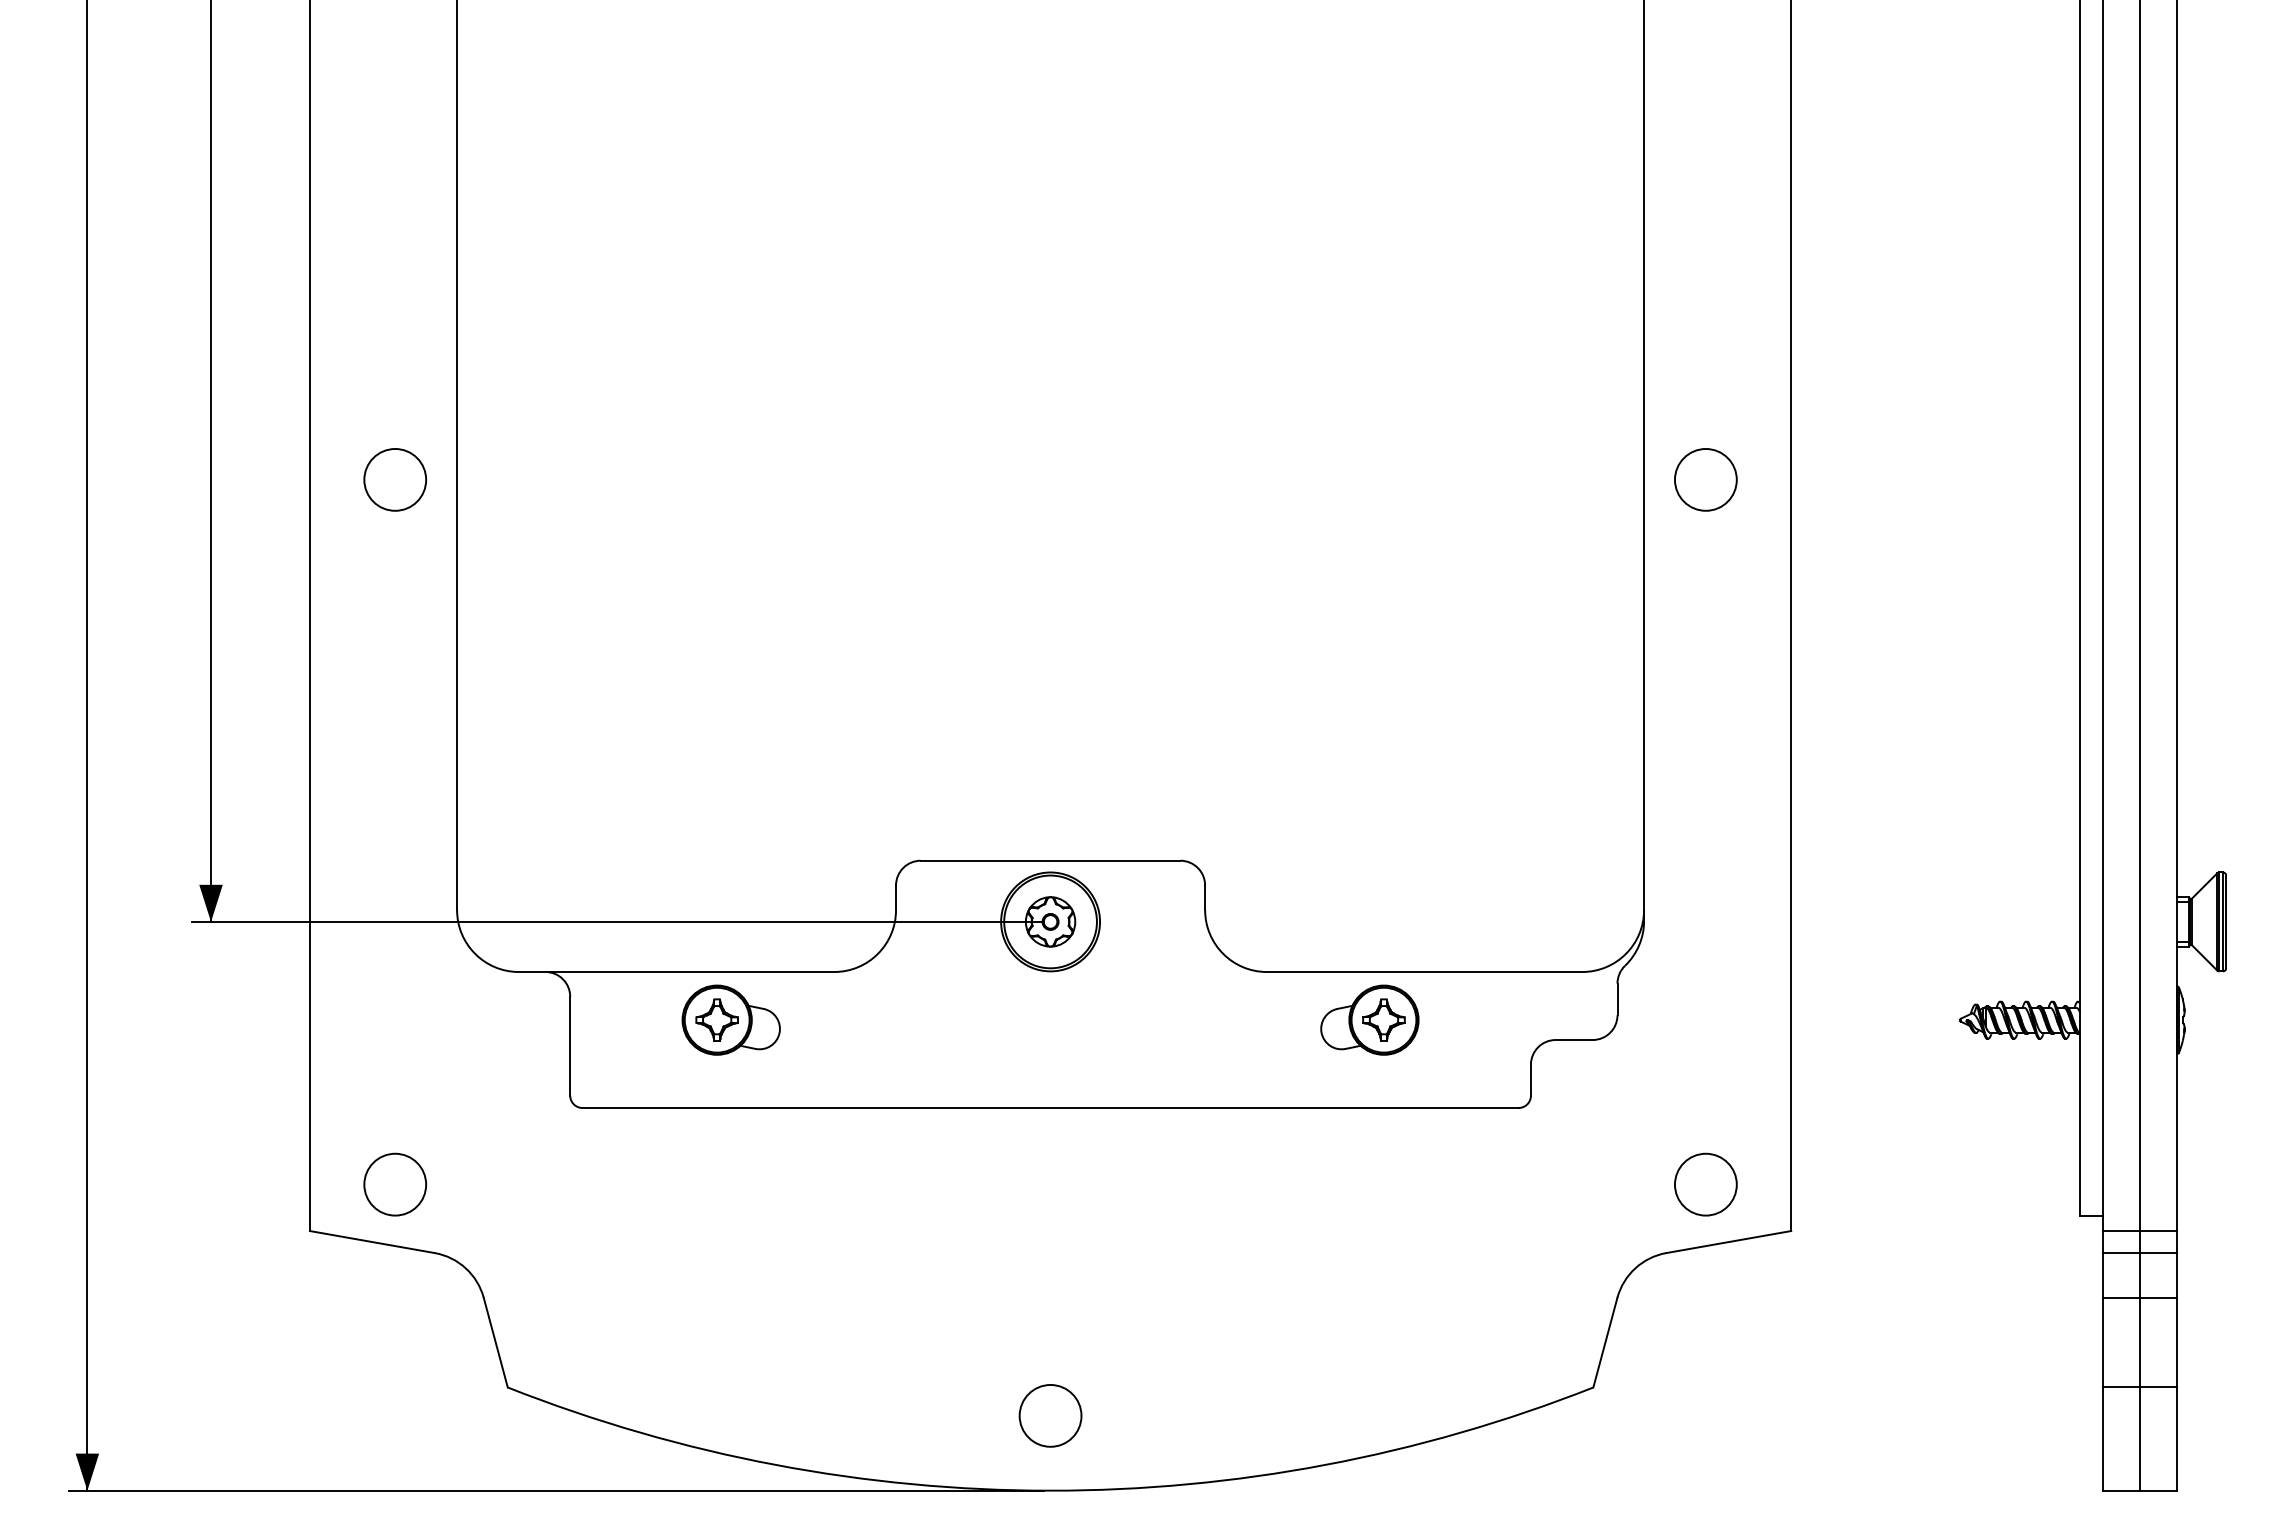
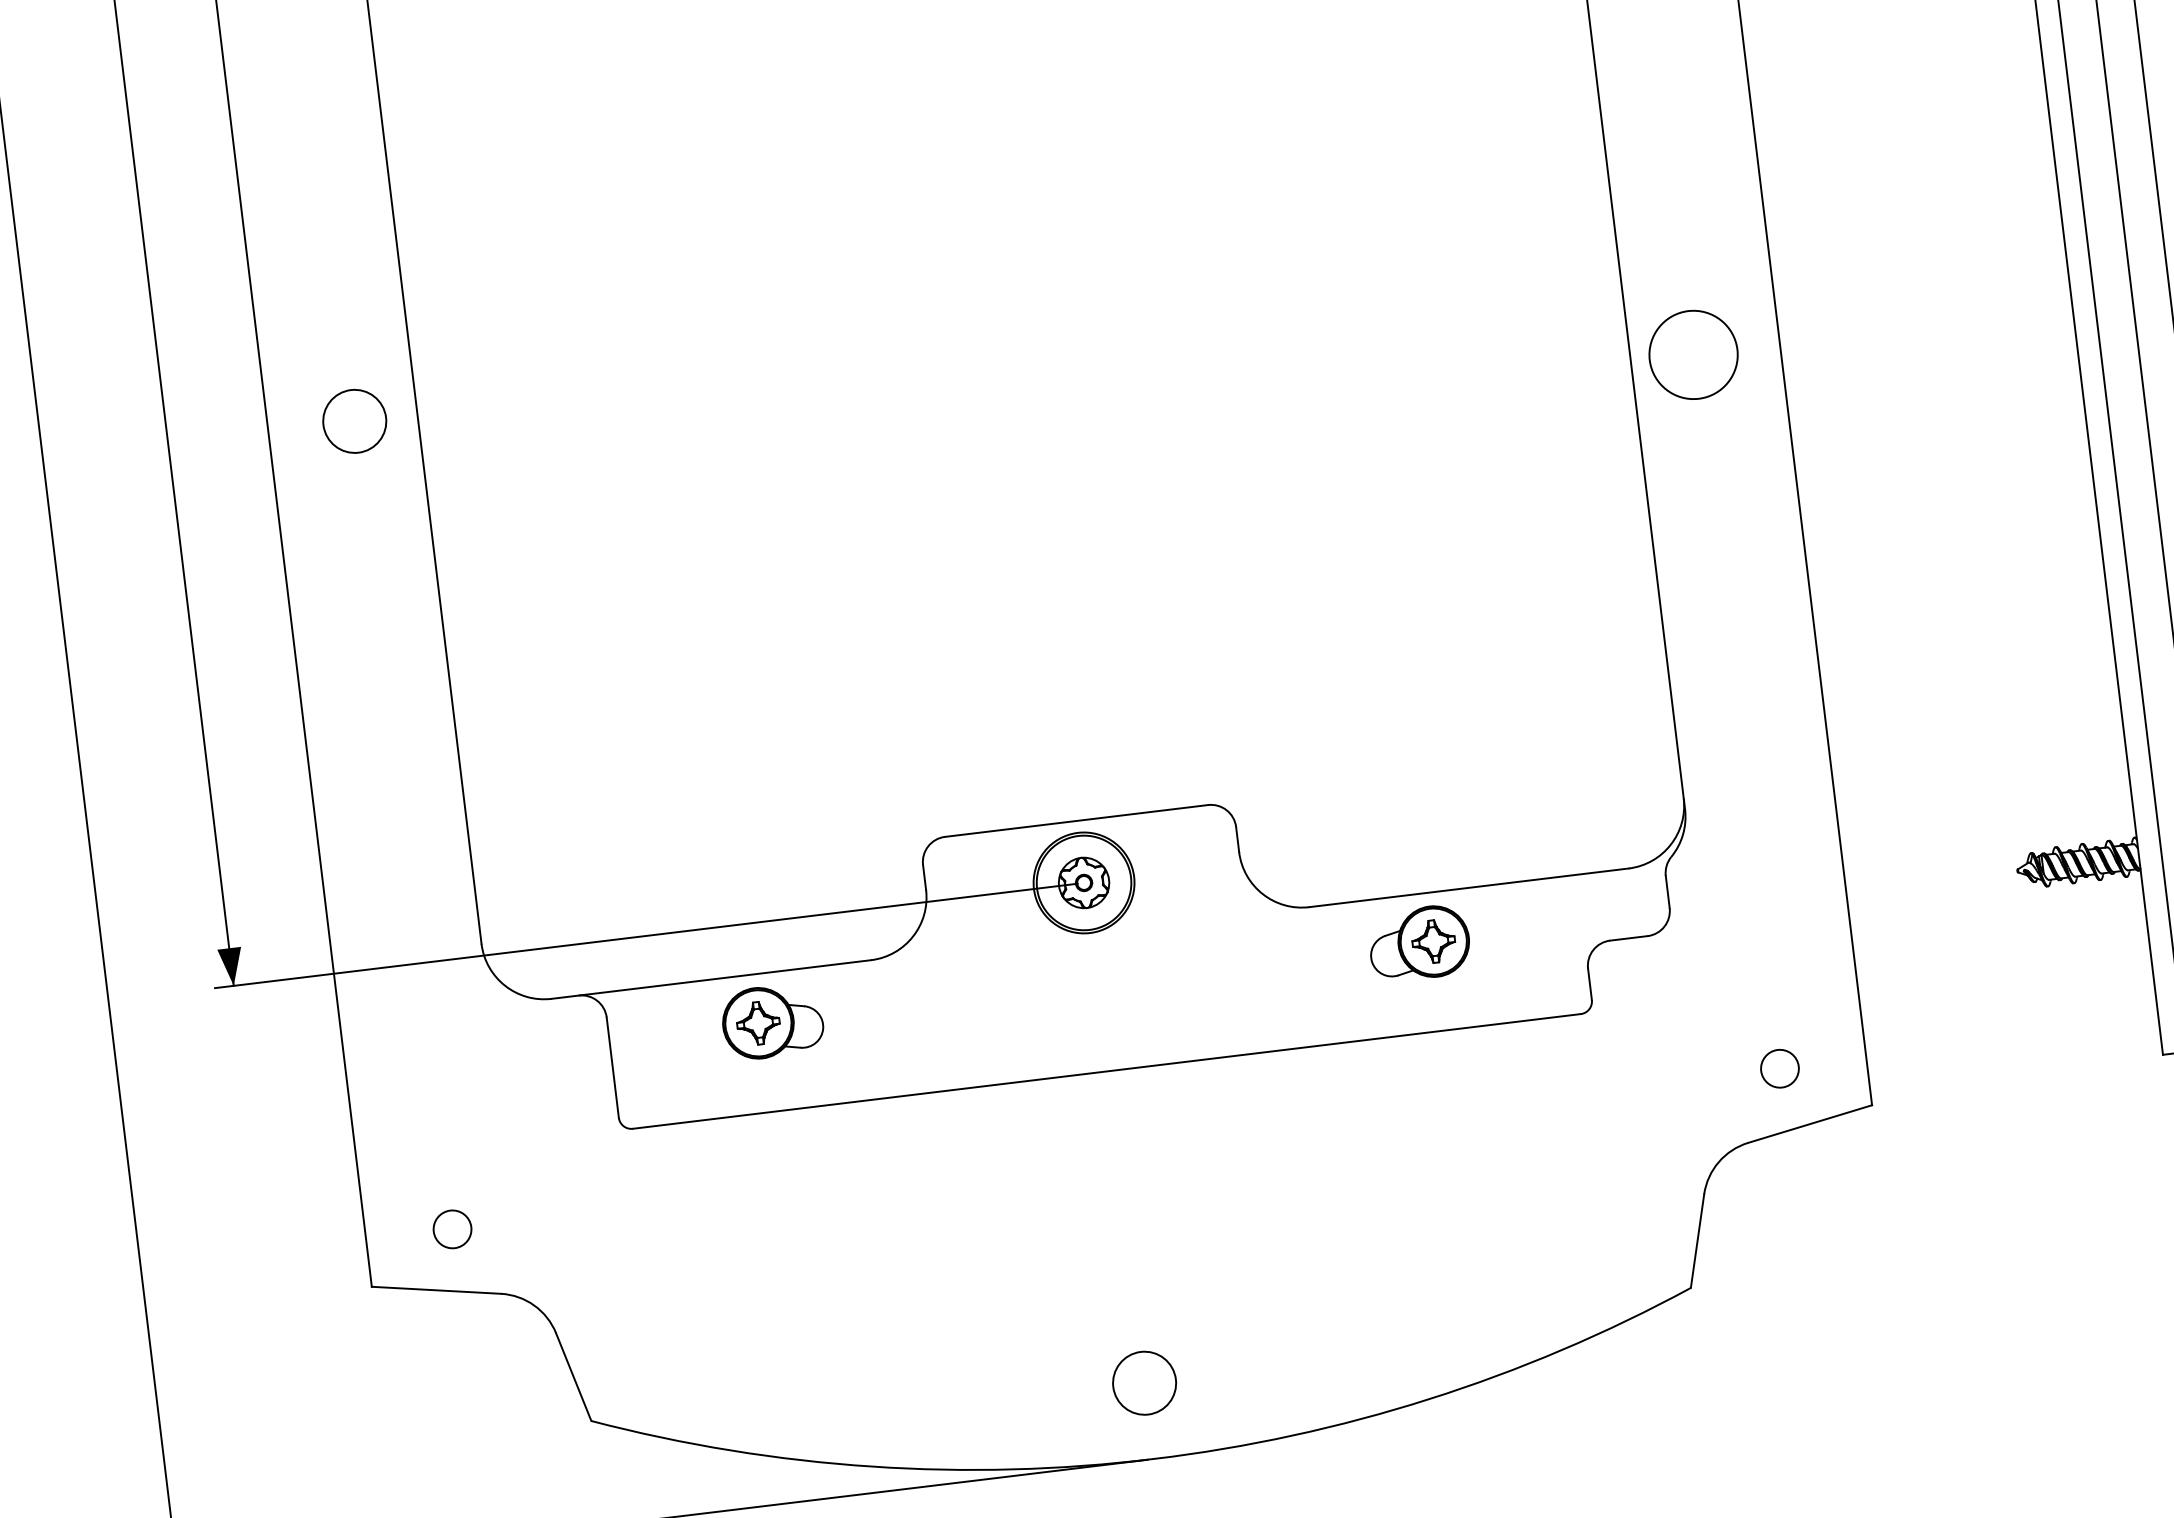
circle: (395, 479) -> (354, 420), moved
circle: (1705, 479) -> (1693, 354), size x1.4
circle: (395, 1184) -> (452, 1229), size x0.6
circle: (1705, 1184) -> (1779, 1068), size x0.6

